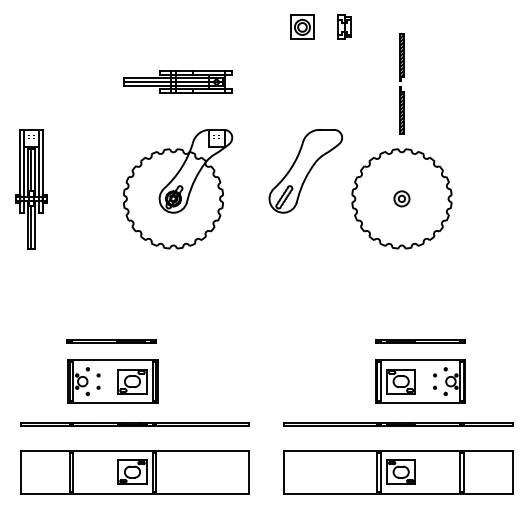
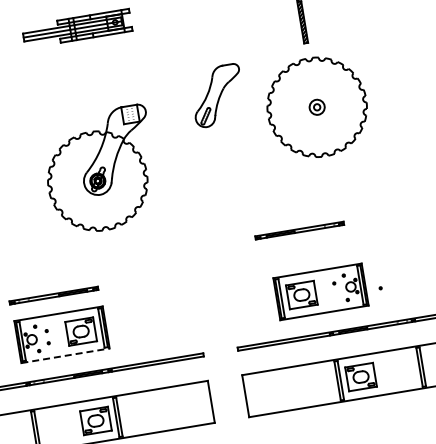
part: (305, 171) -> (217, 96), size x0.7
part: (178, 189) -> (101, 171), moved
line: (420, 340) -> (299, 229), moved
part: (420, 381) -> (320, 291), moved
line: (113, 402) -> (65, 355), solid -> dashed

